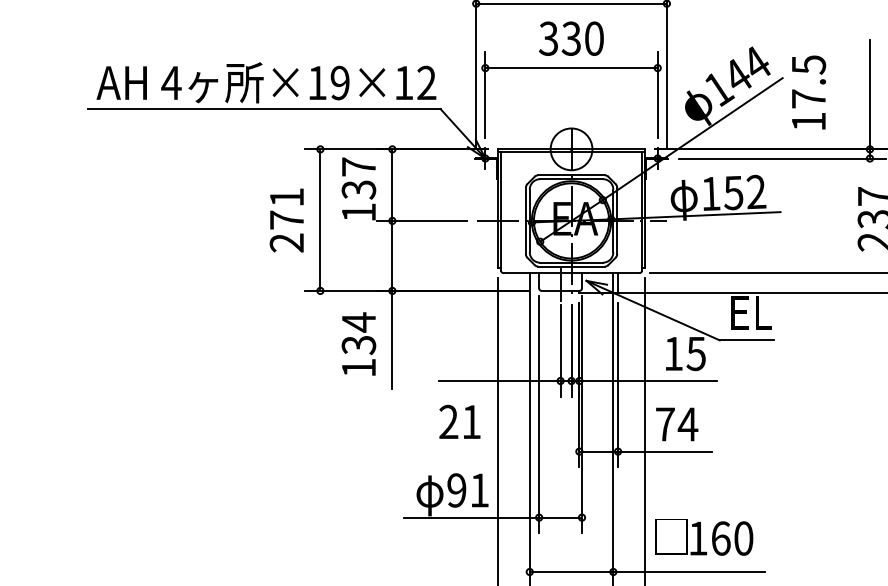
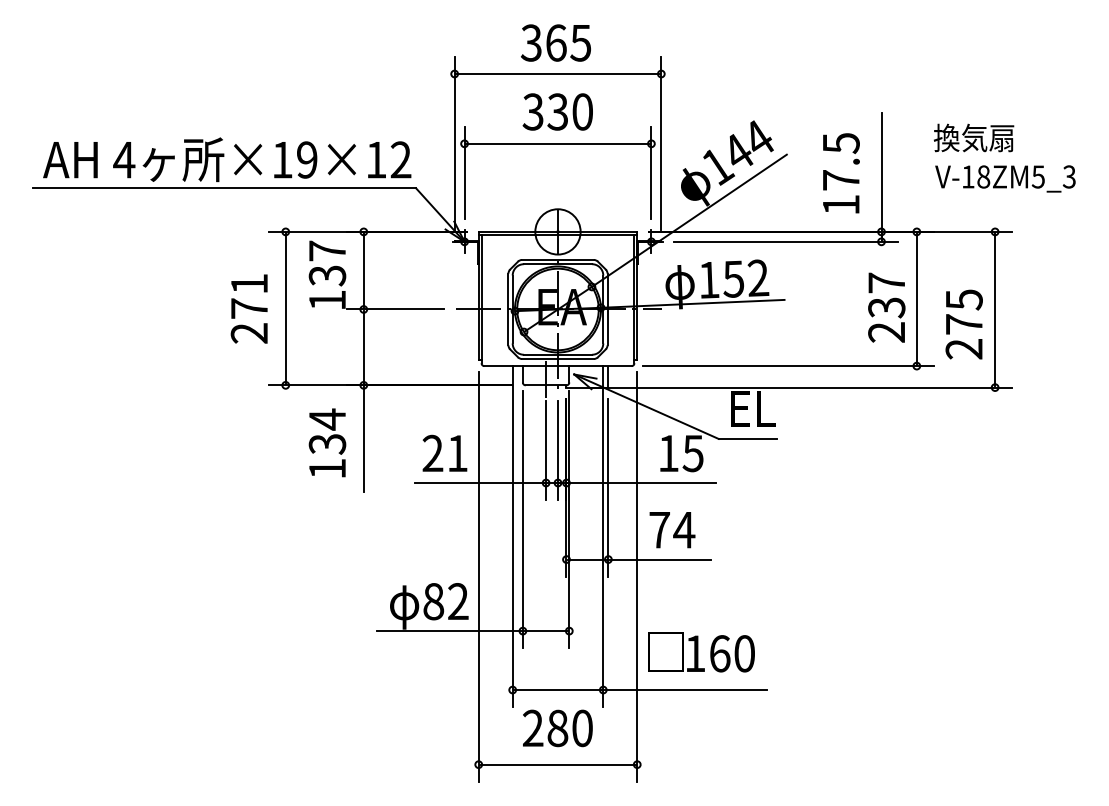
text: (809, 92) -> (841, 173), moved
text: (459, 421) -> (444, 452), moved
text: (467, 490) -> (445, 601), 91 -> 82

